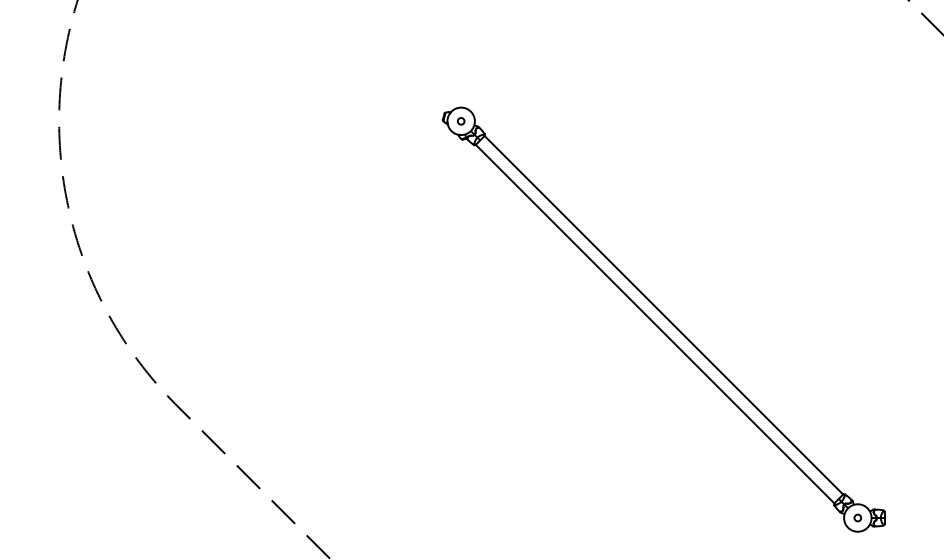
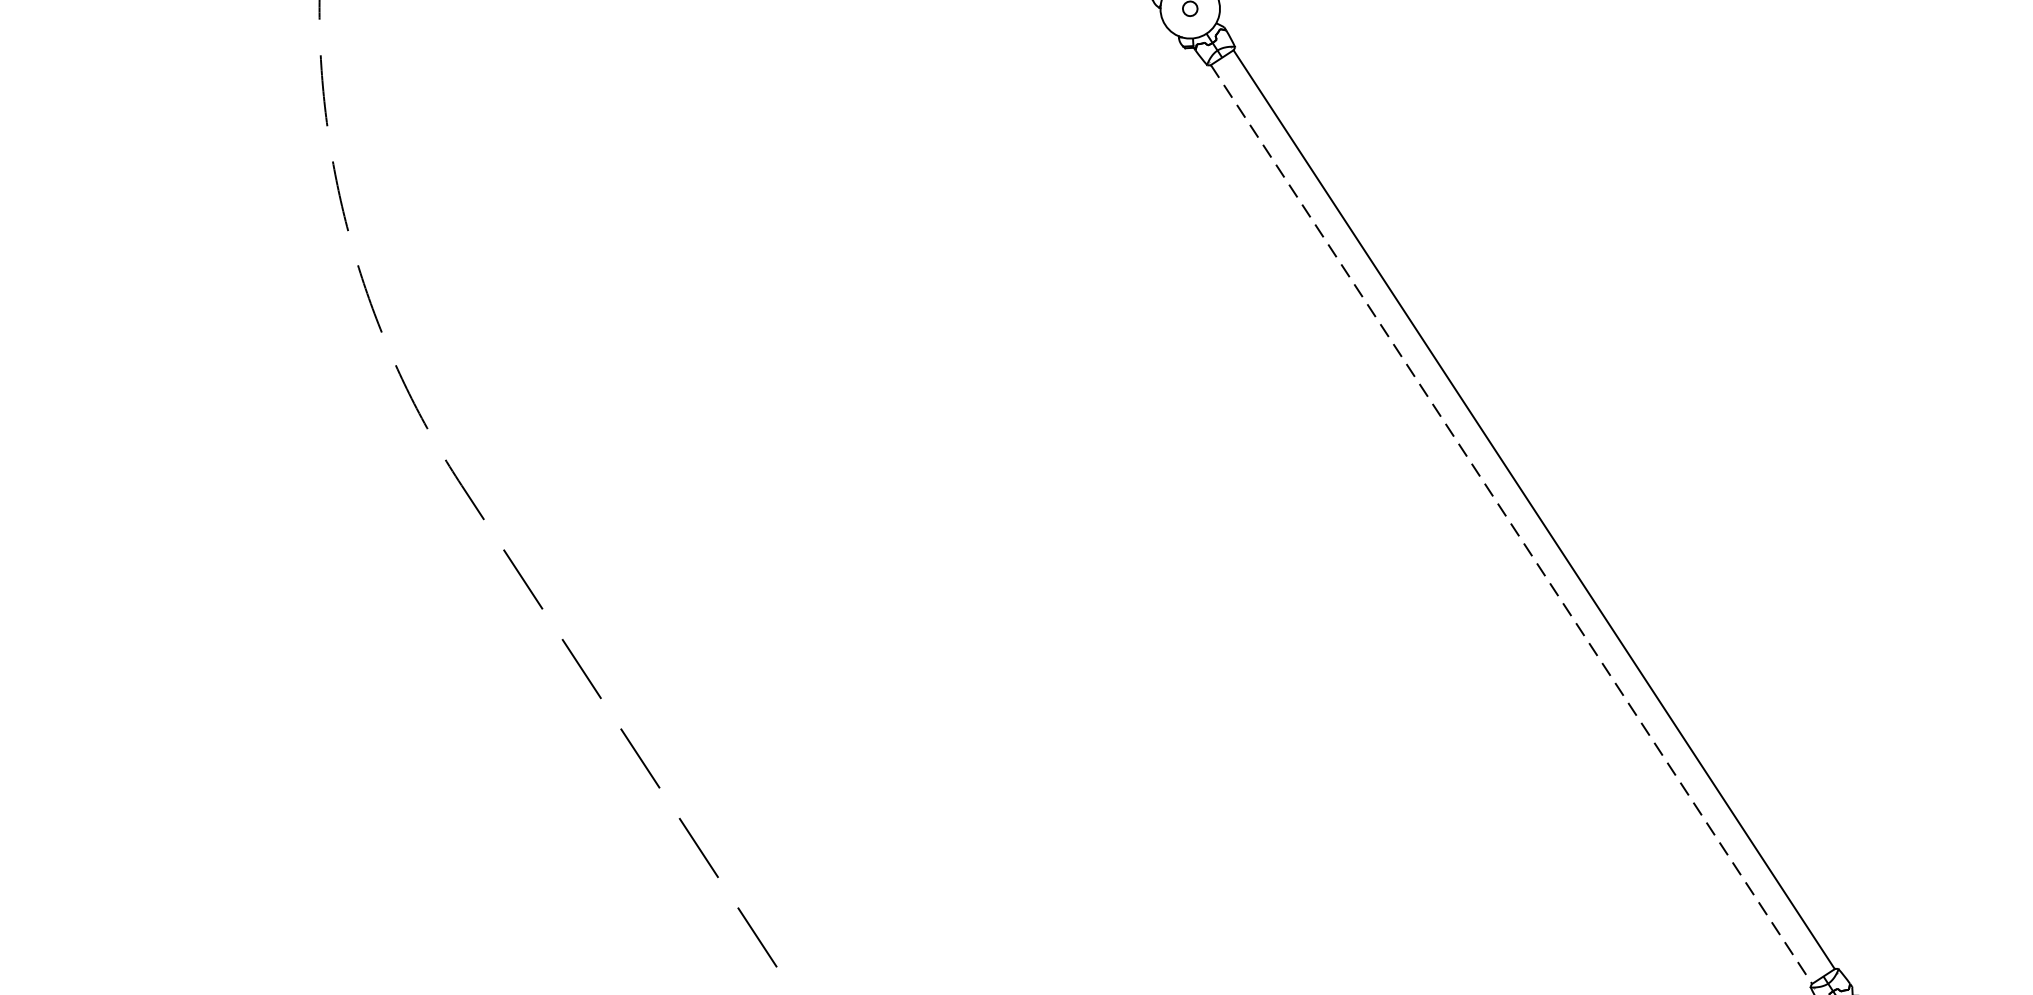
line: (655, 324) -> (1512, 525), solid -> dashed

